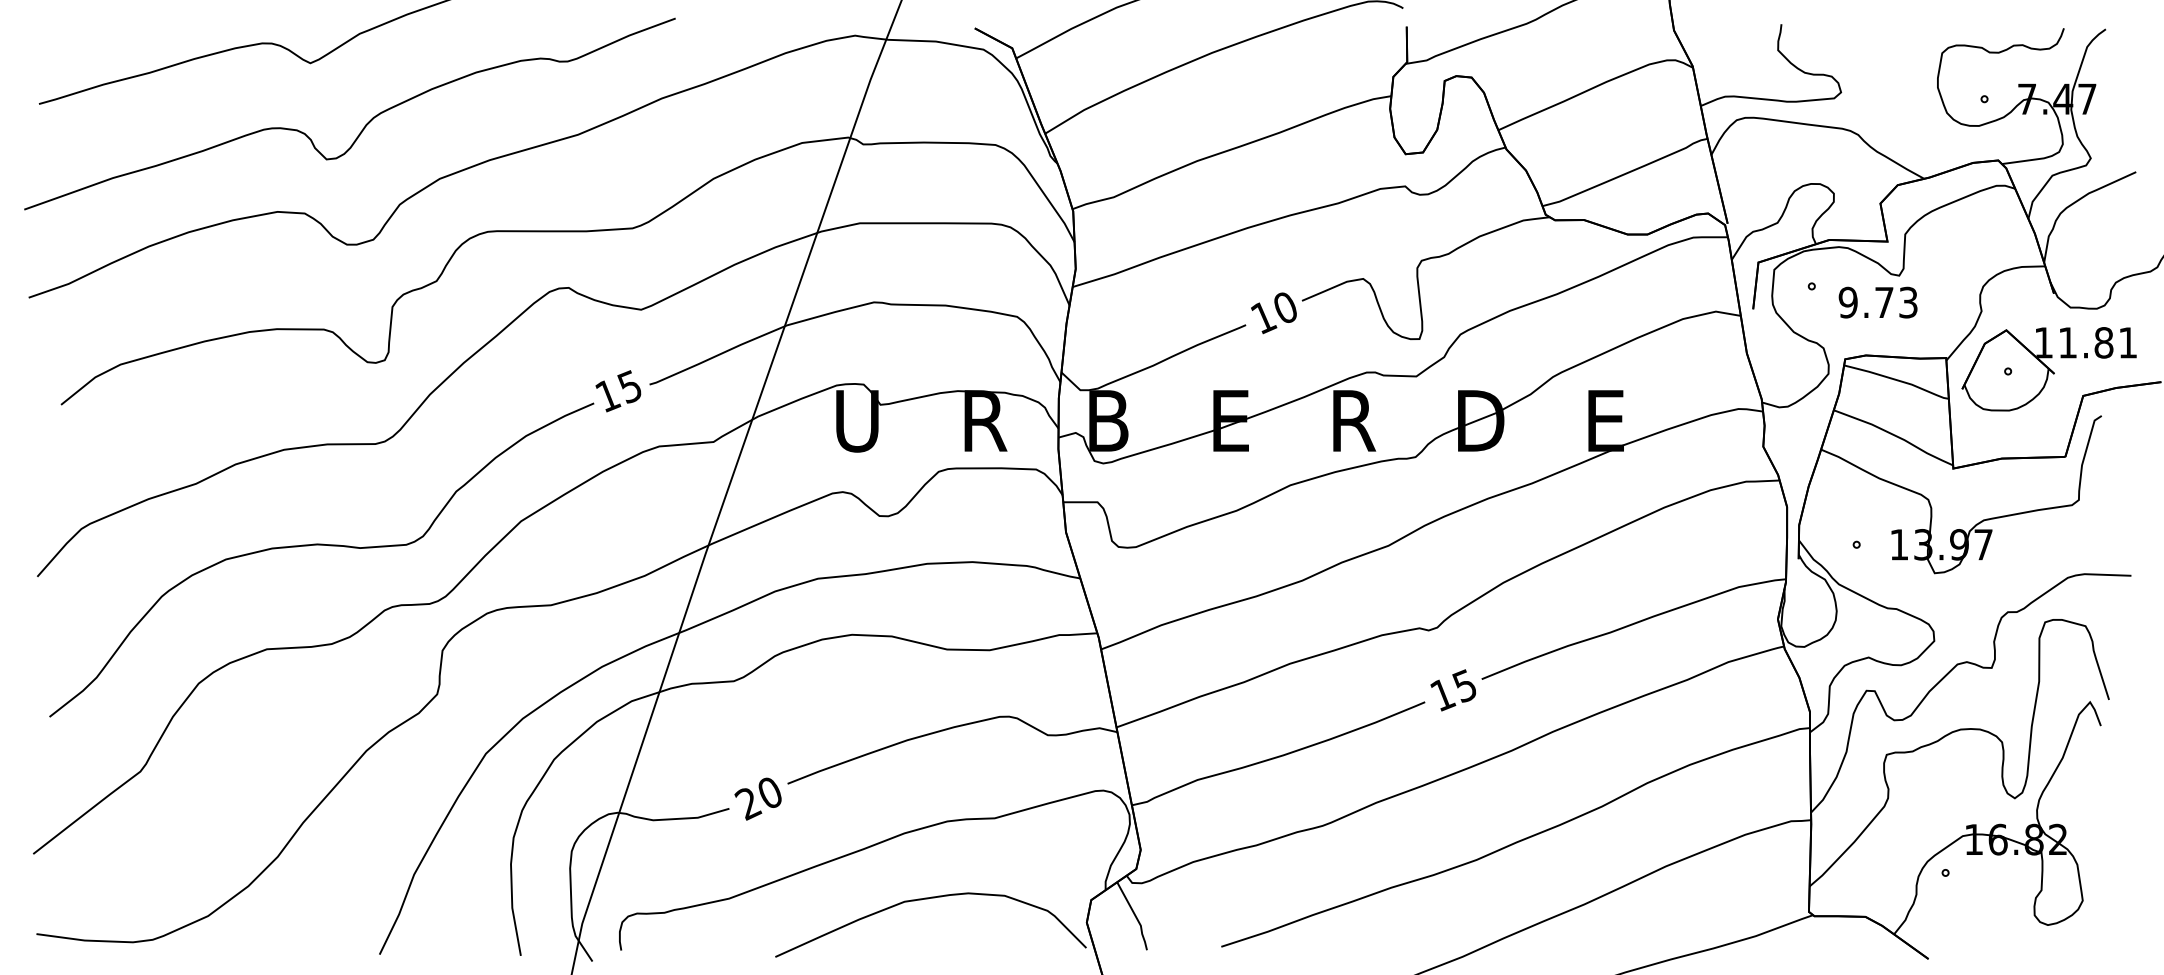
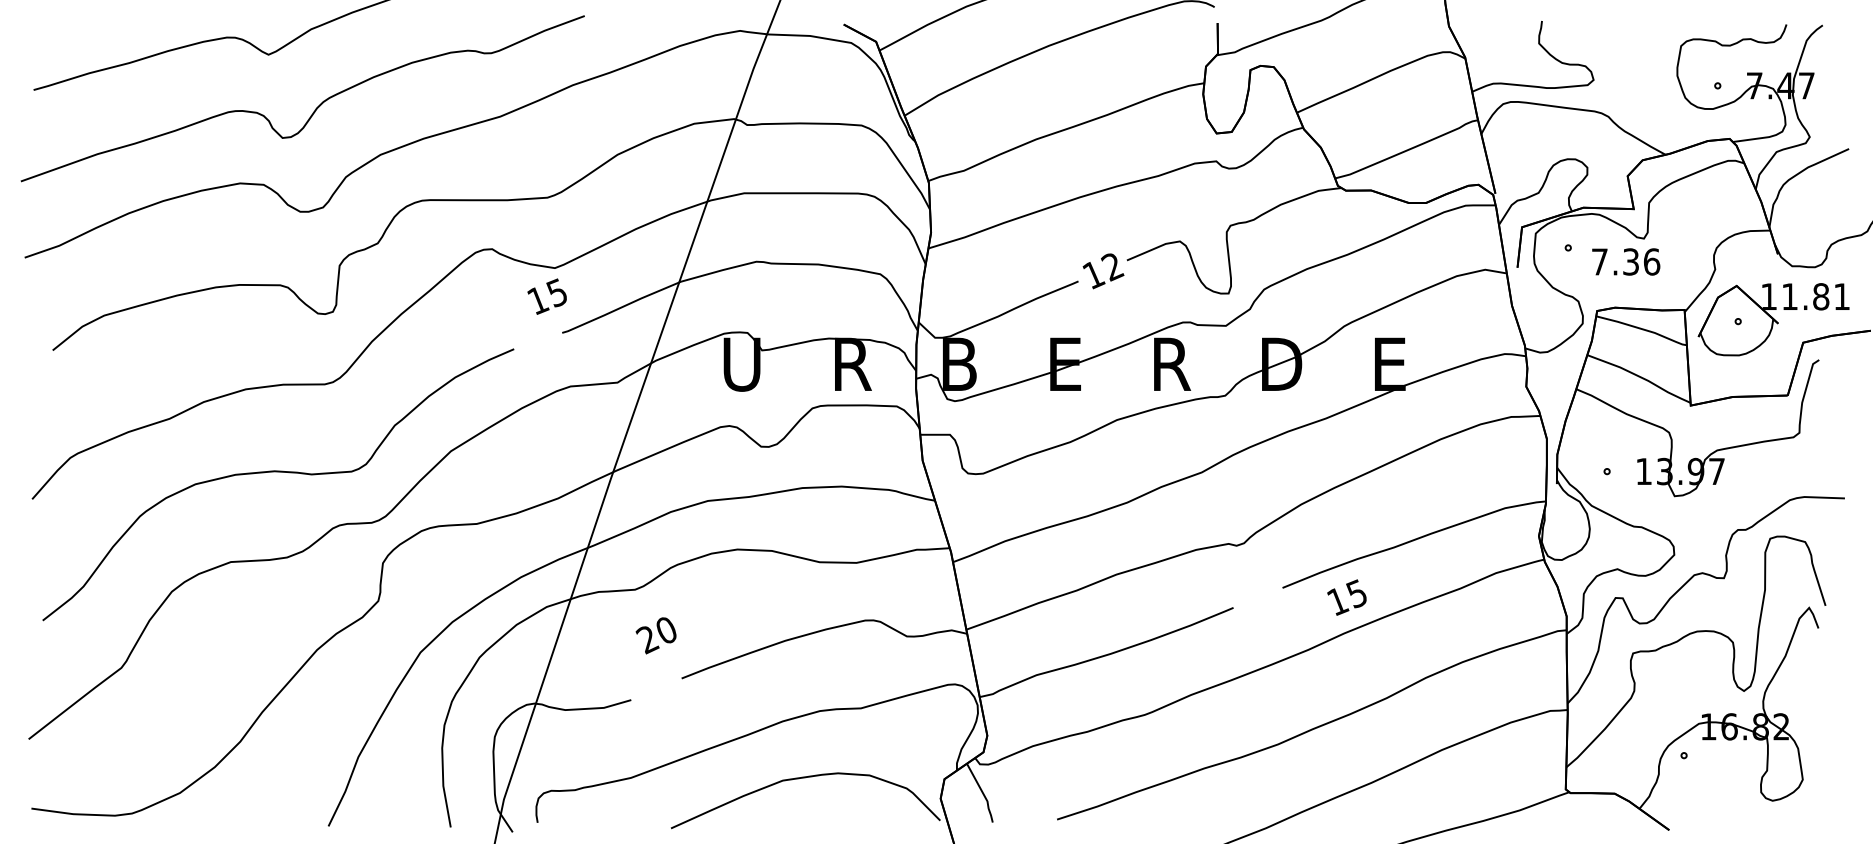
text: (1877, 302) -> (1625, 261), 9.73 -> 7.36
text: (1285, 309) -> (1112, 267), 10 -> 12
text: (617, 391) -> (546, 296), moved
text: (1452, 690) -> (1346, 597), moved
text: (757, 798) -> (655, 635), moved

